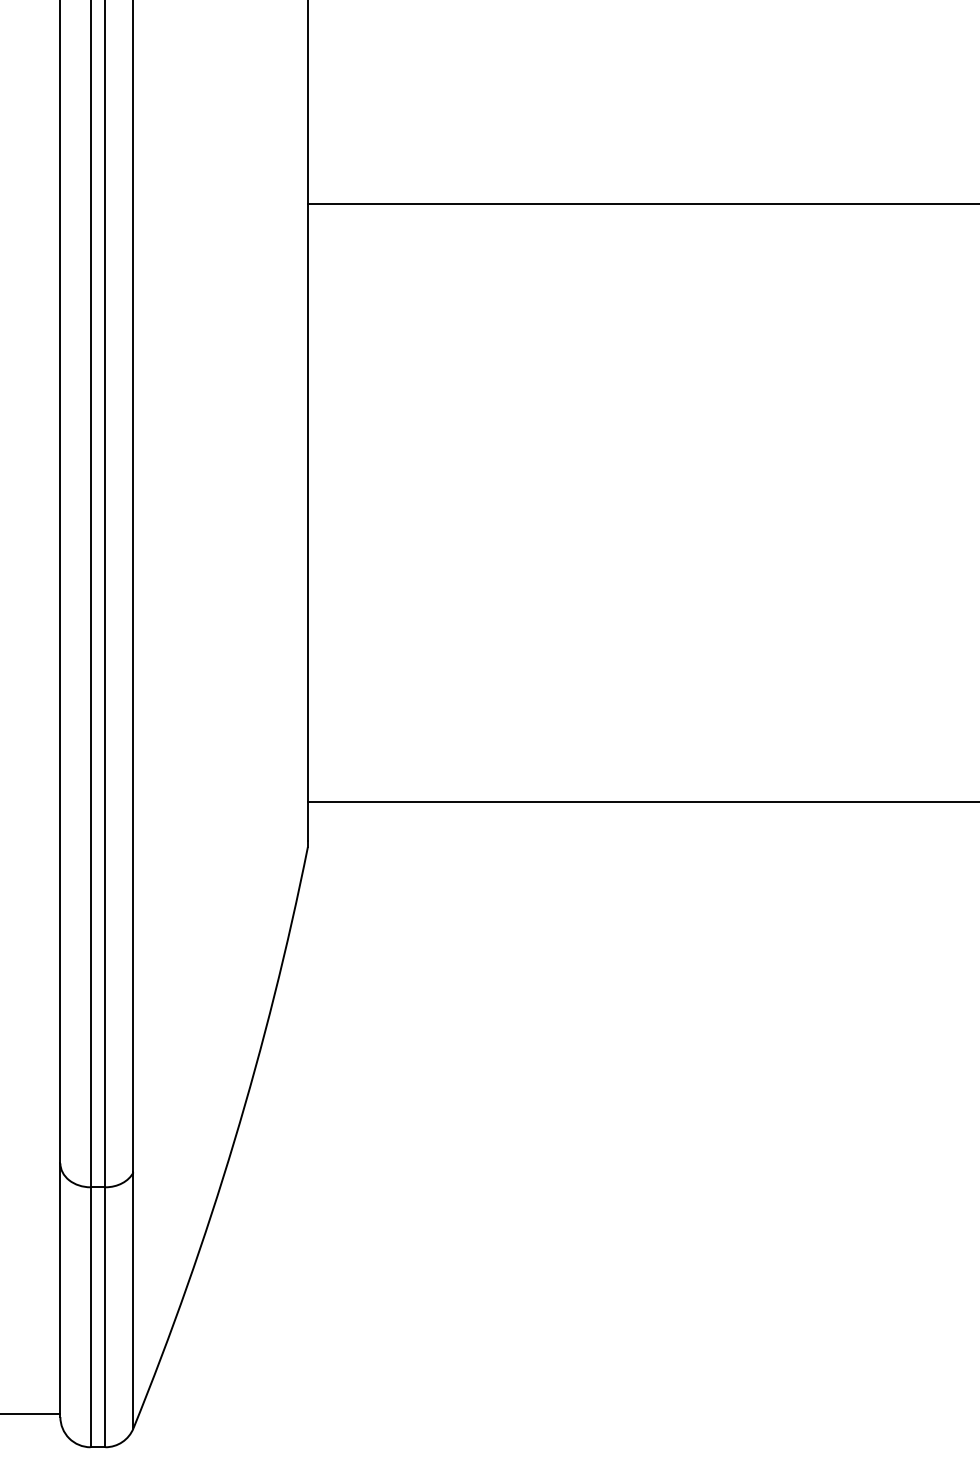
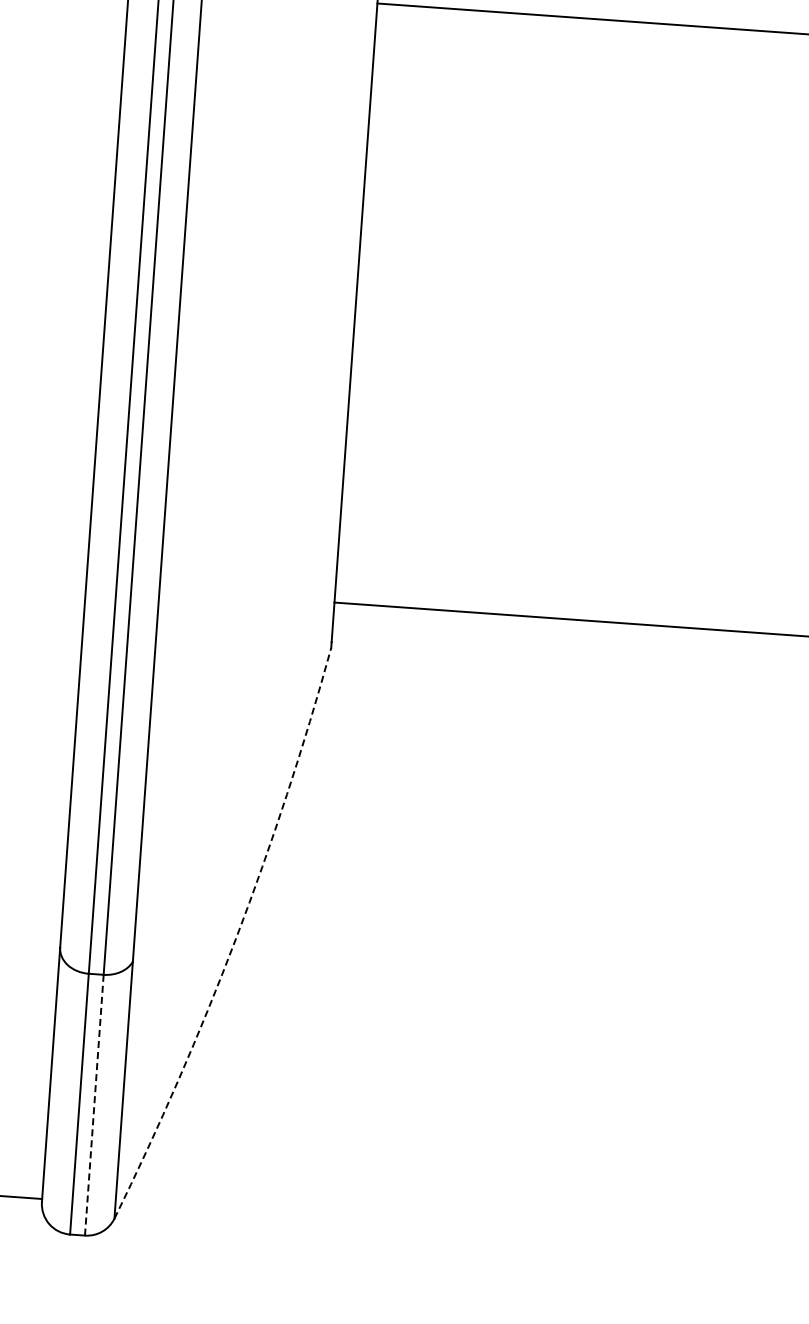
arc: (234, 1141) -> (236, 938), solid -> dashed
line: (105, 1317) -> (94, 1105), solid -> dashed

